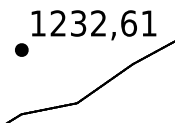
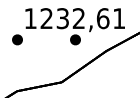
part: (94, 49) -> (75, 39), added

